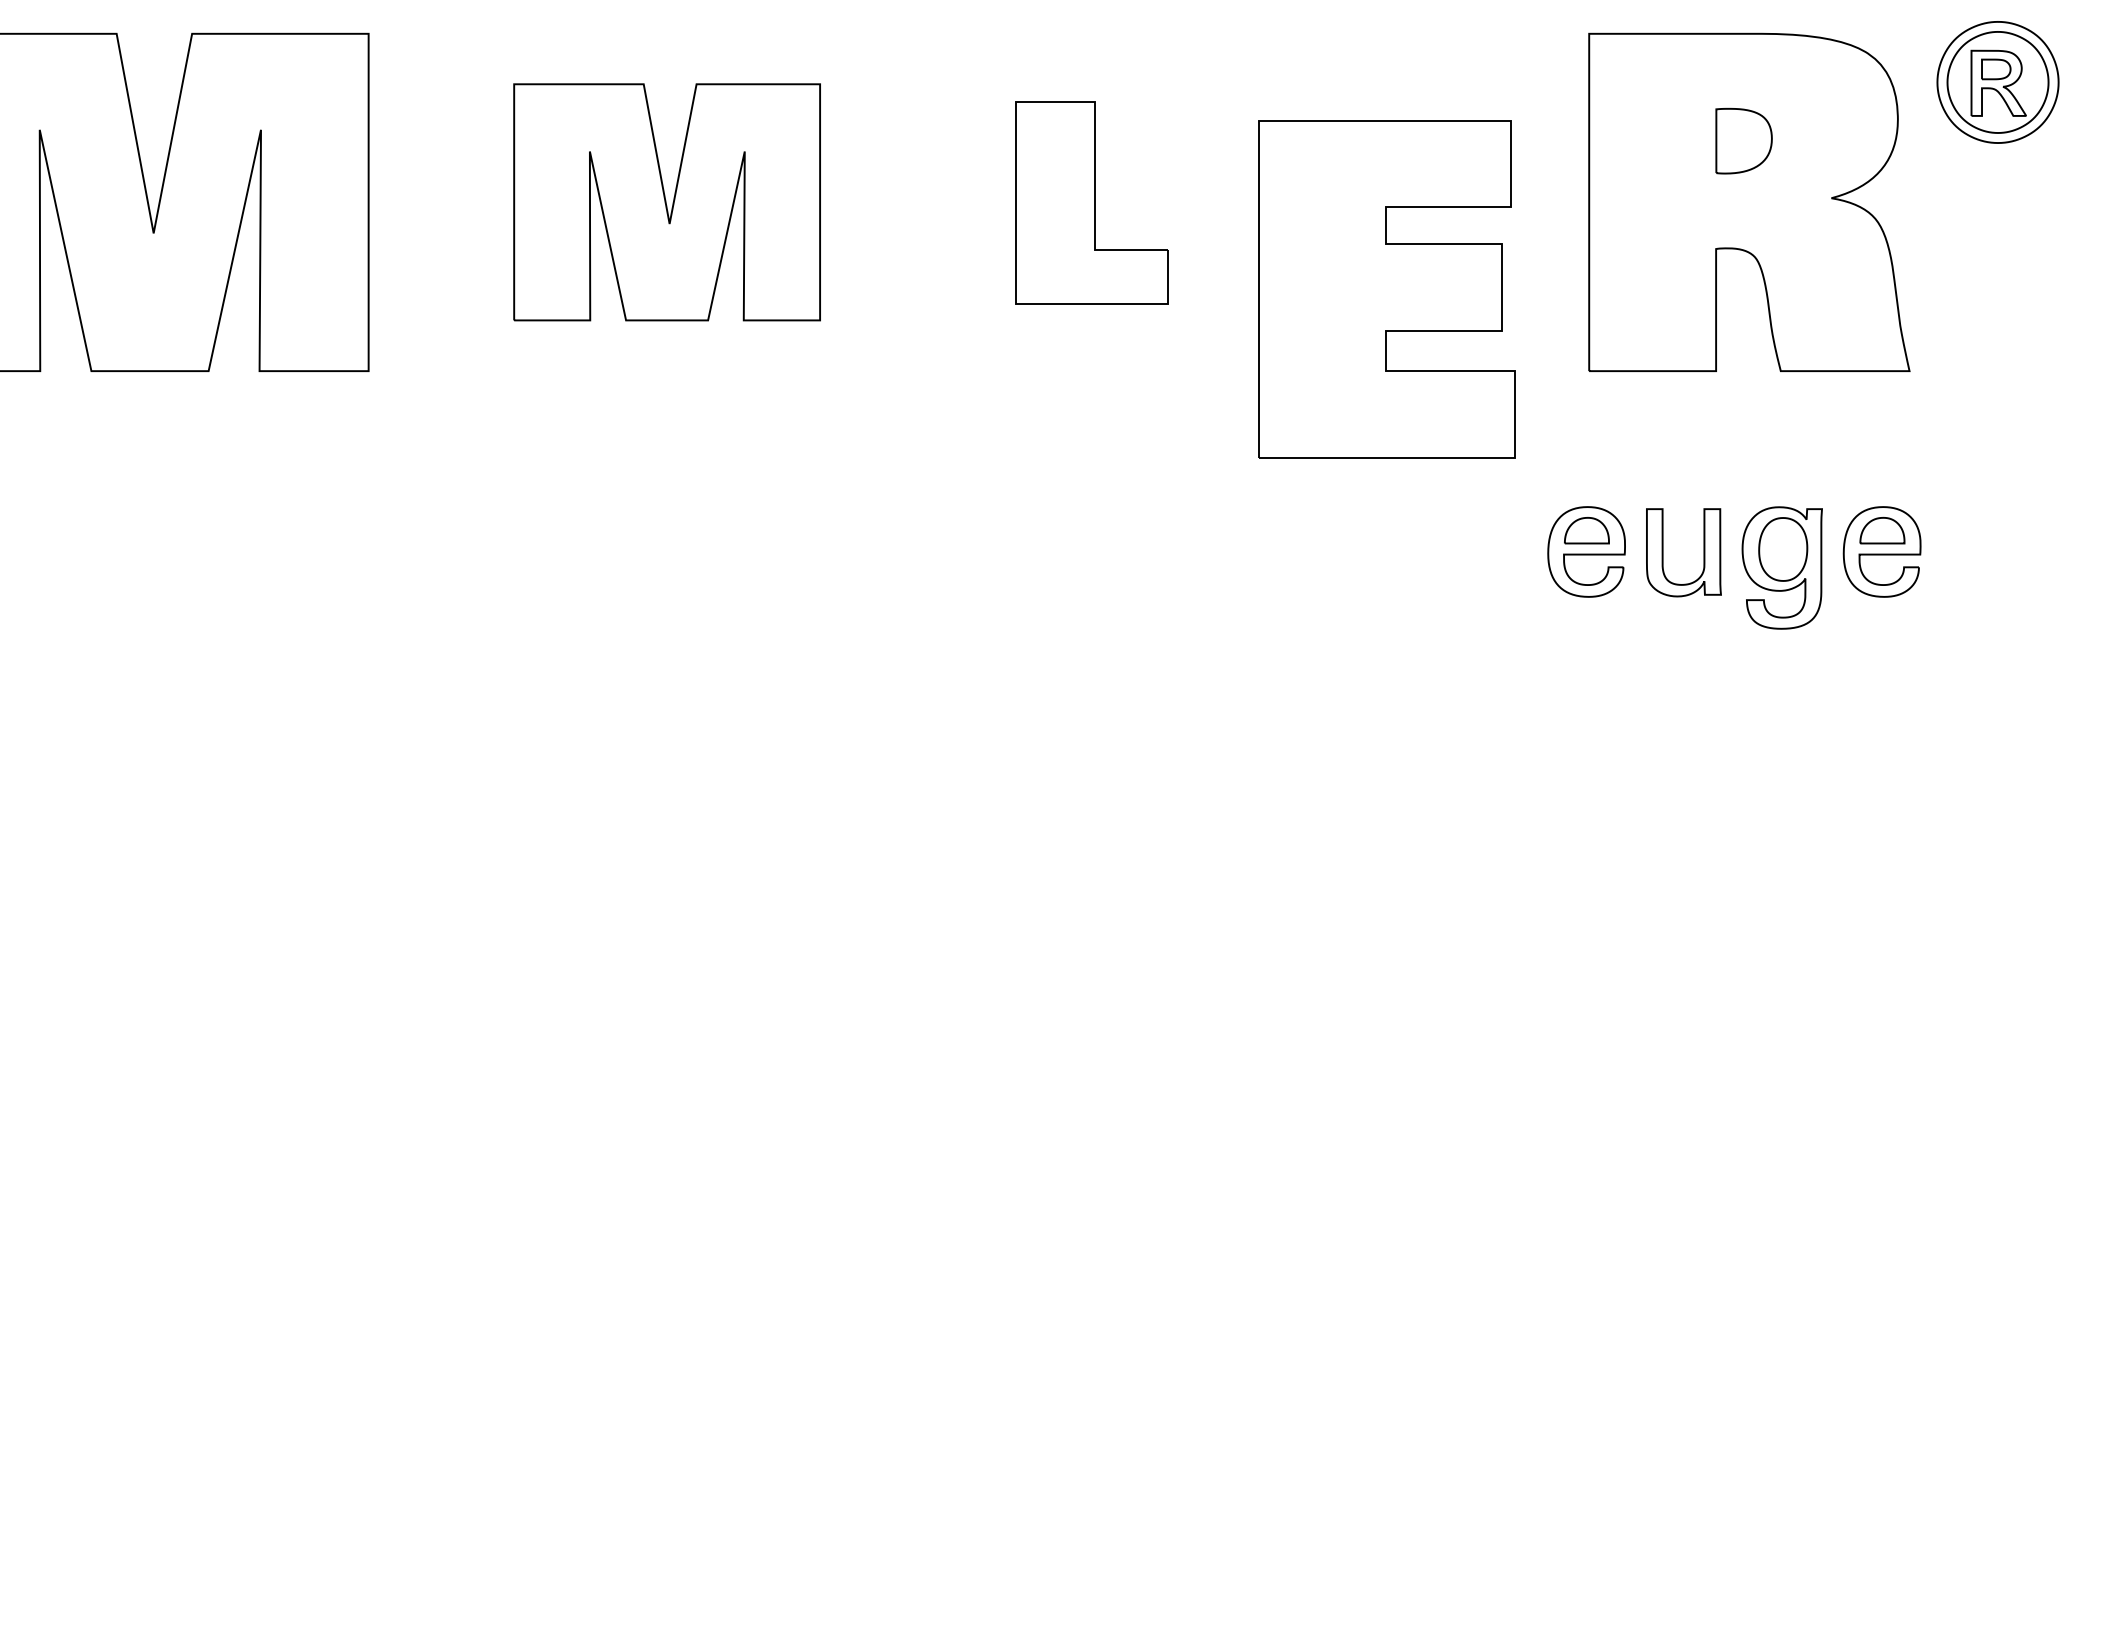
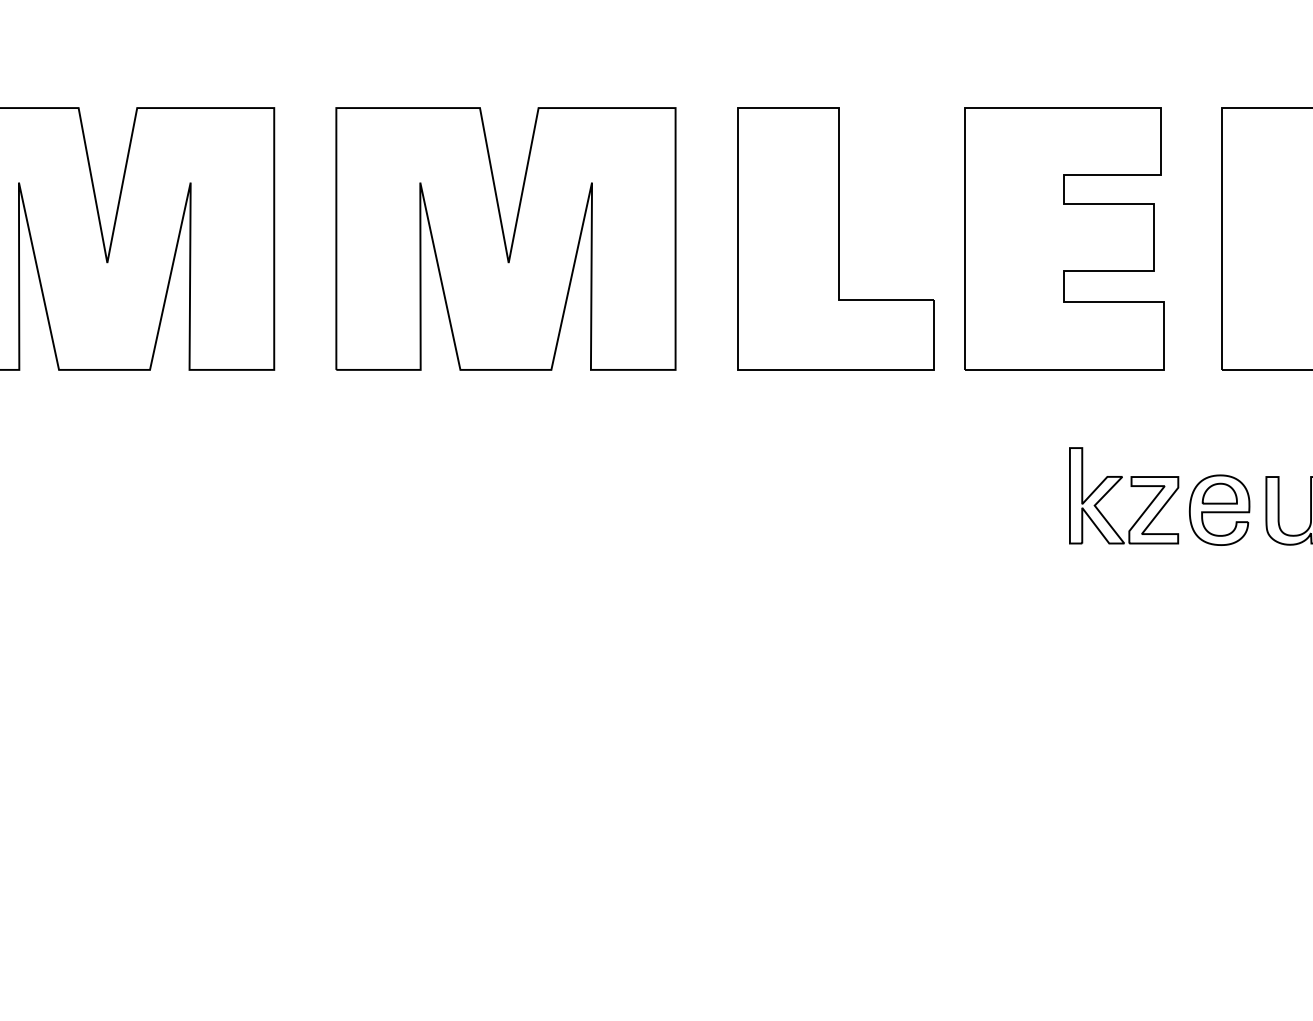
part: (666, 201) -> (505, 238), size x1.43
part: (1092, 202) -> (836, 238), size x1.67
part: (1386, 289) -> (1064, 238), moved
part: (1472, 521) -> (1131, 486), added

